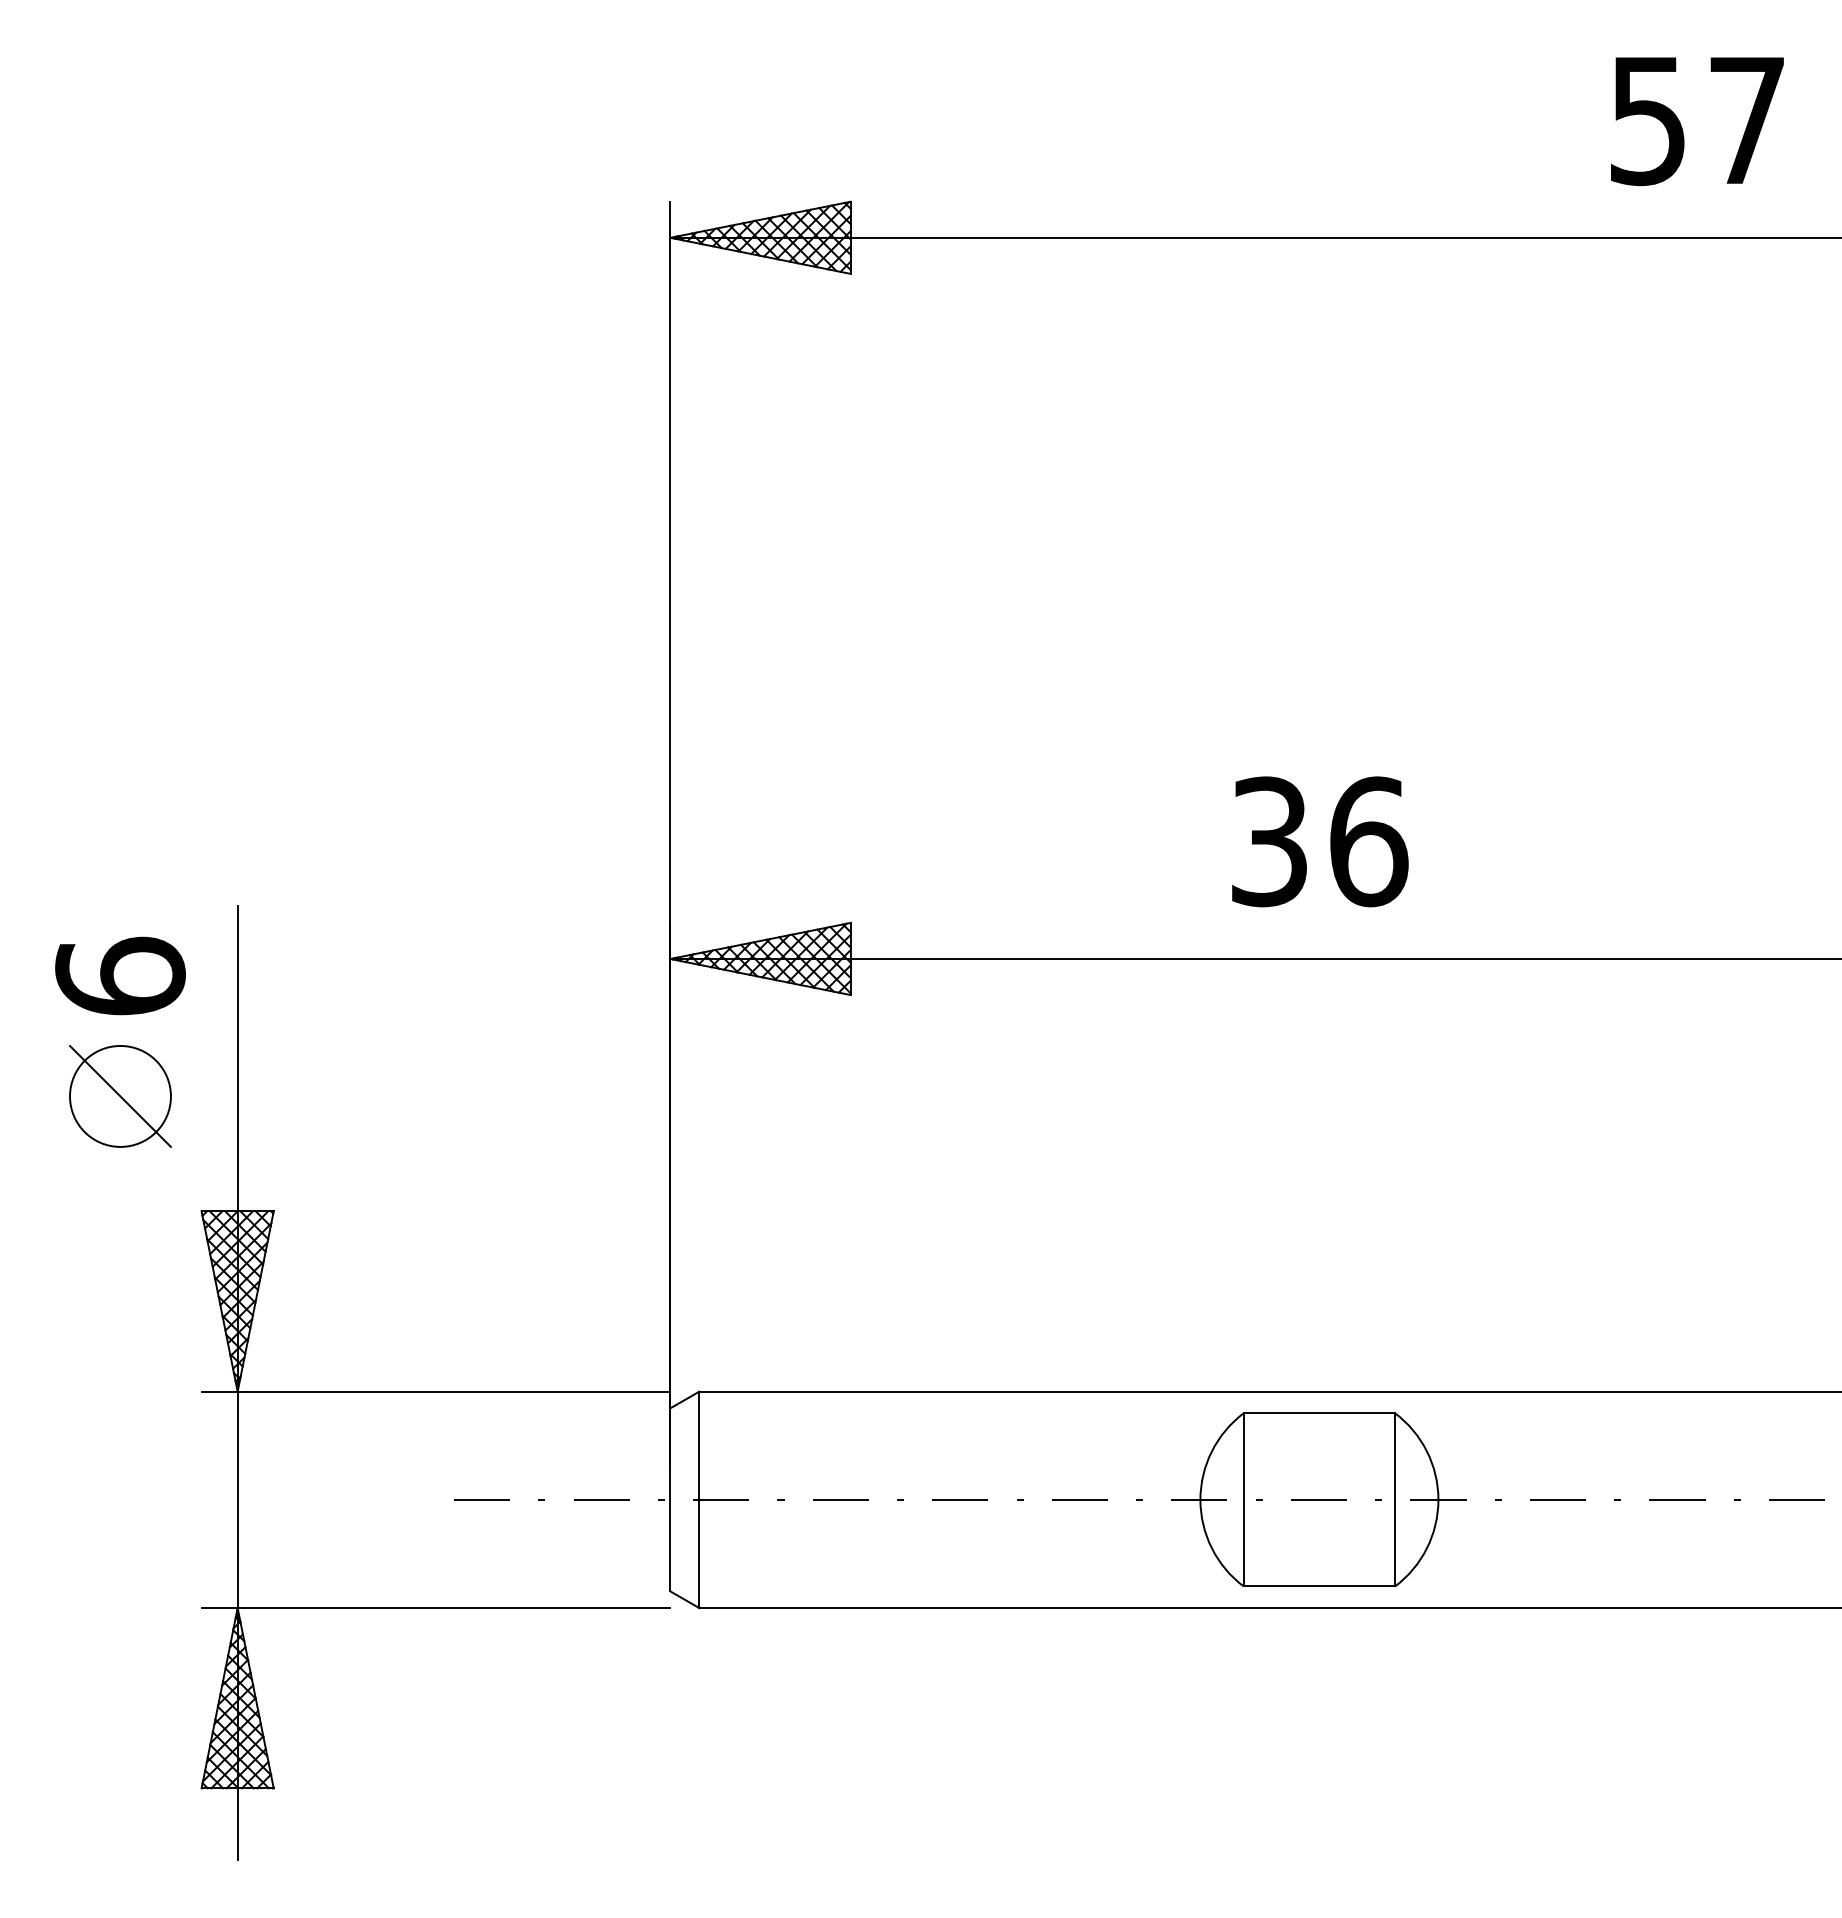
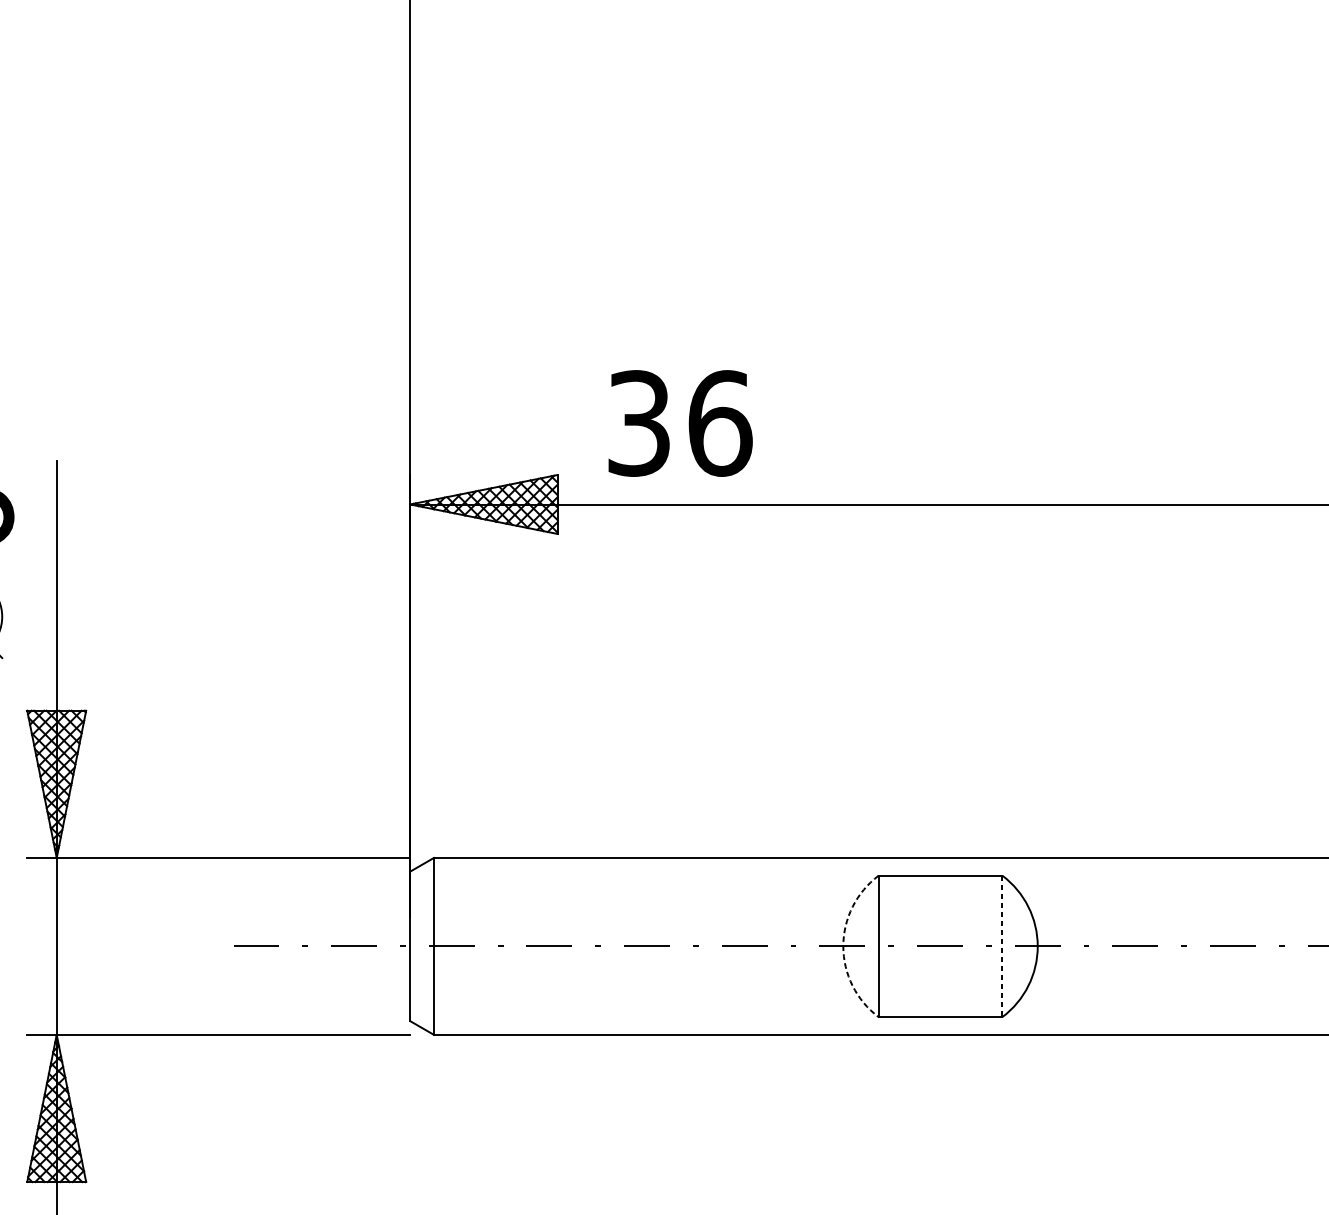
text: (1320, 841) -> (680, 423), moved
arc: (1200, 1499) -> (843, 946), solid -> dashed
line: (1395, 1499) -> (1002, 946), solid -> dashed

